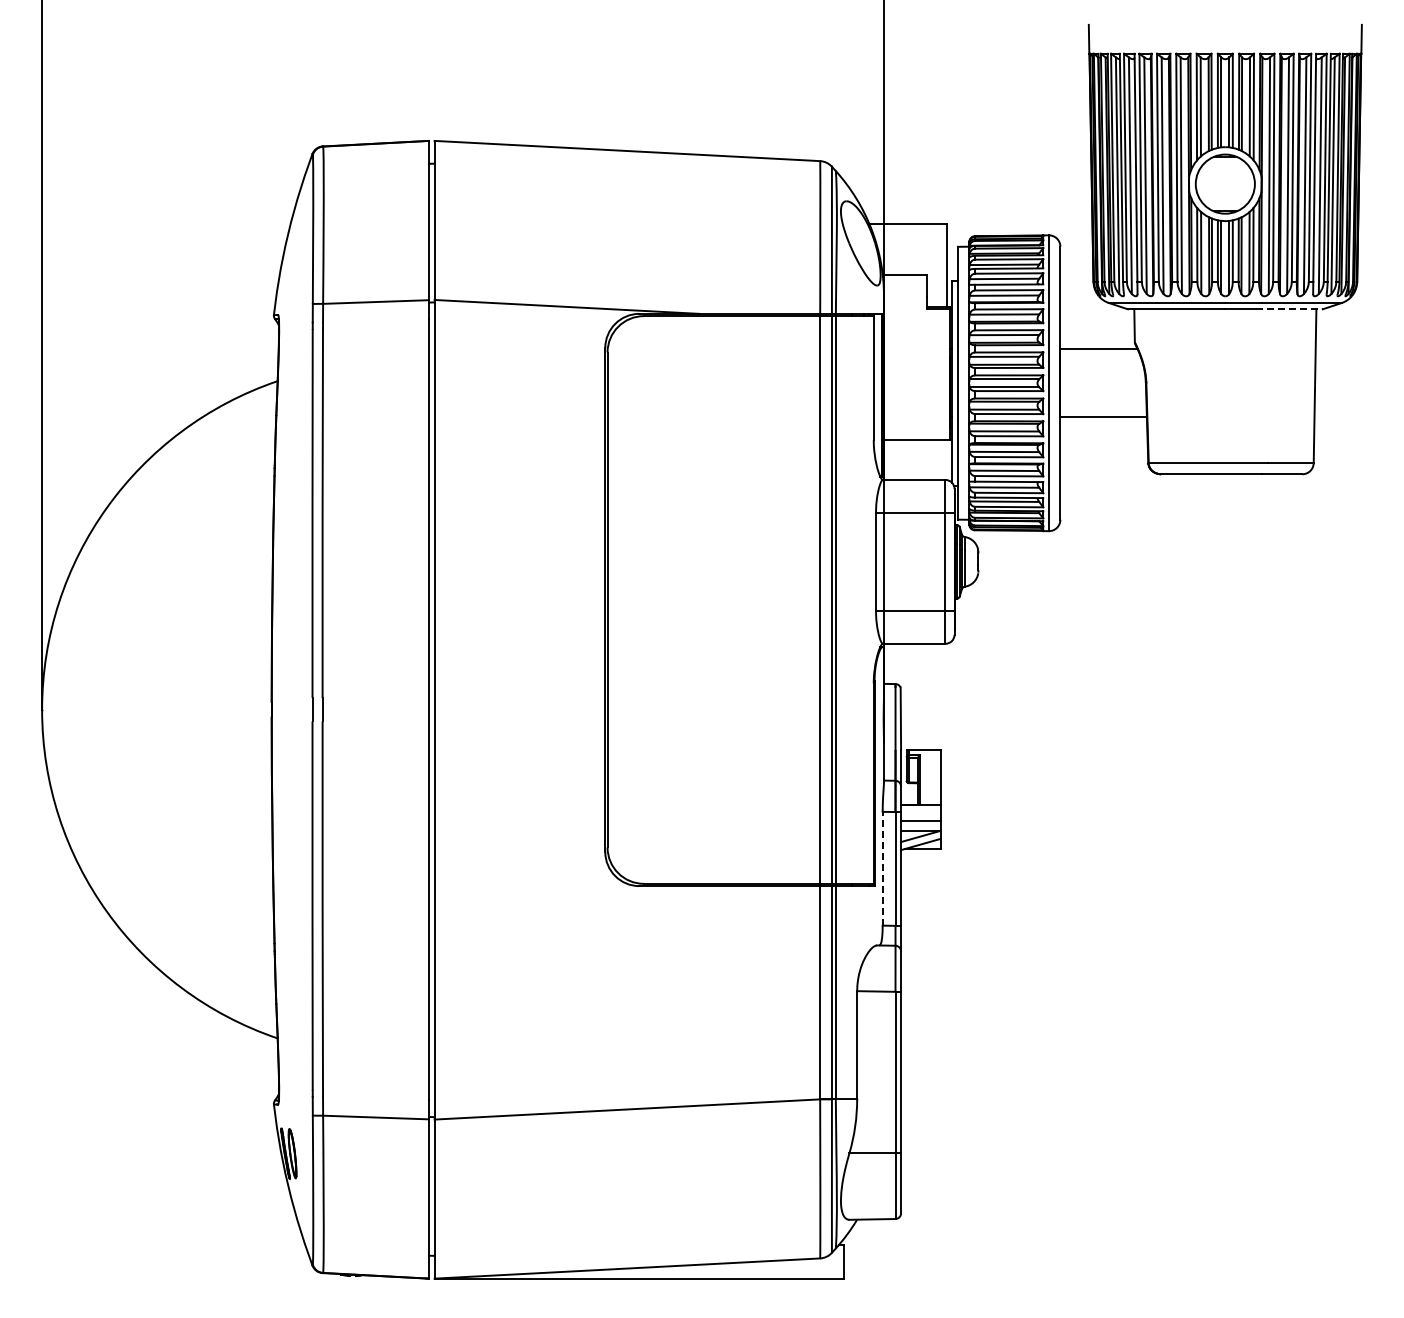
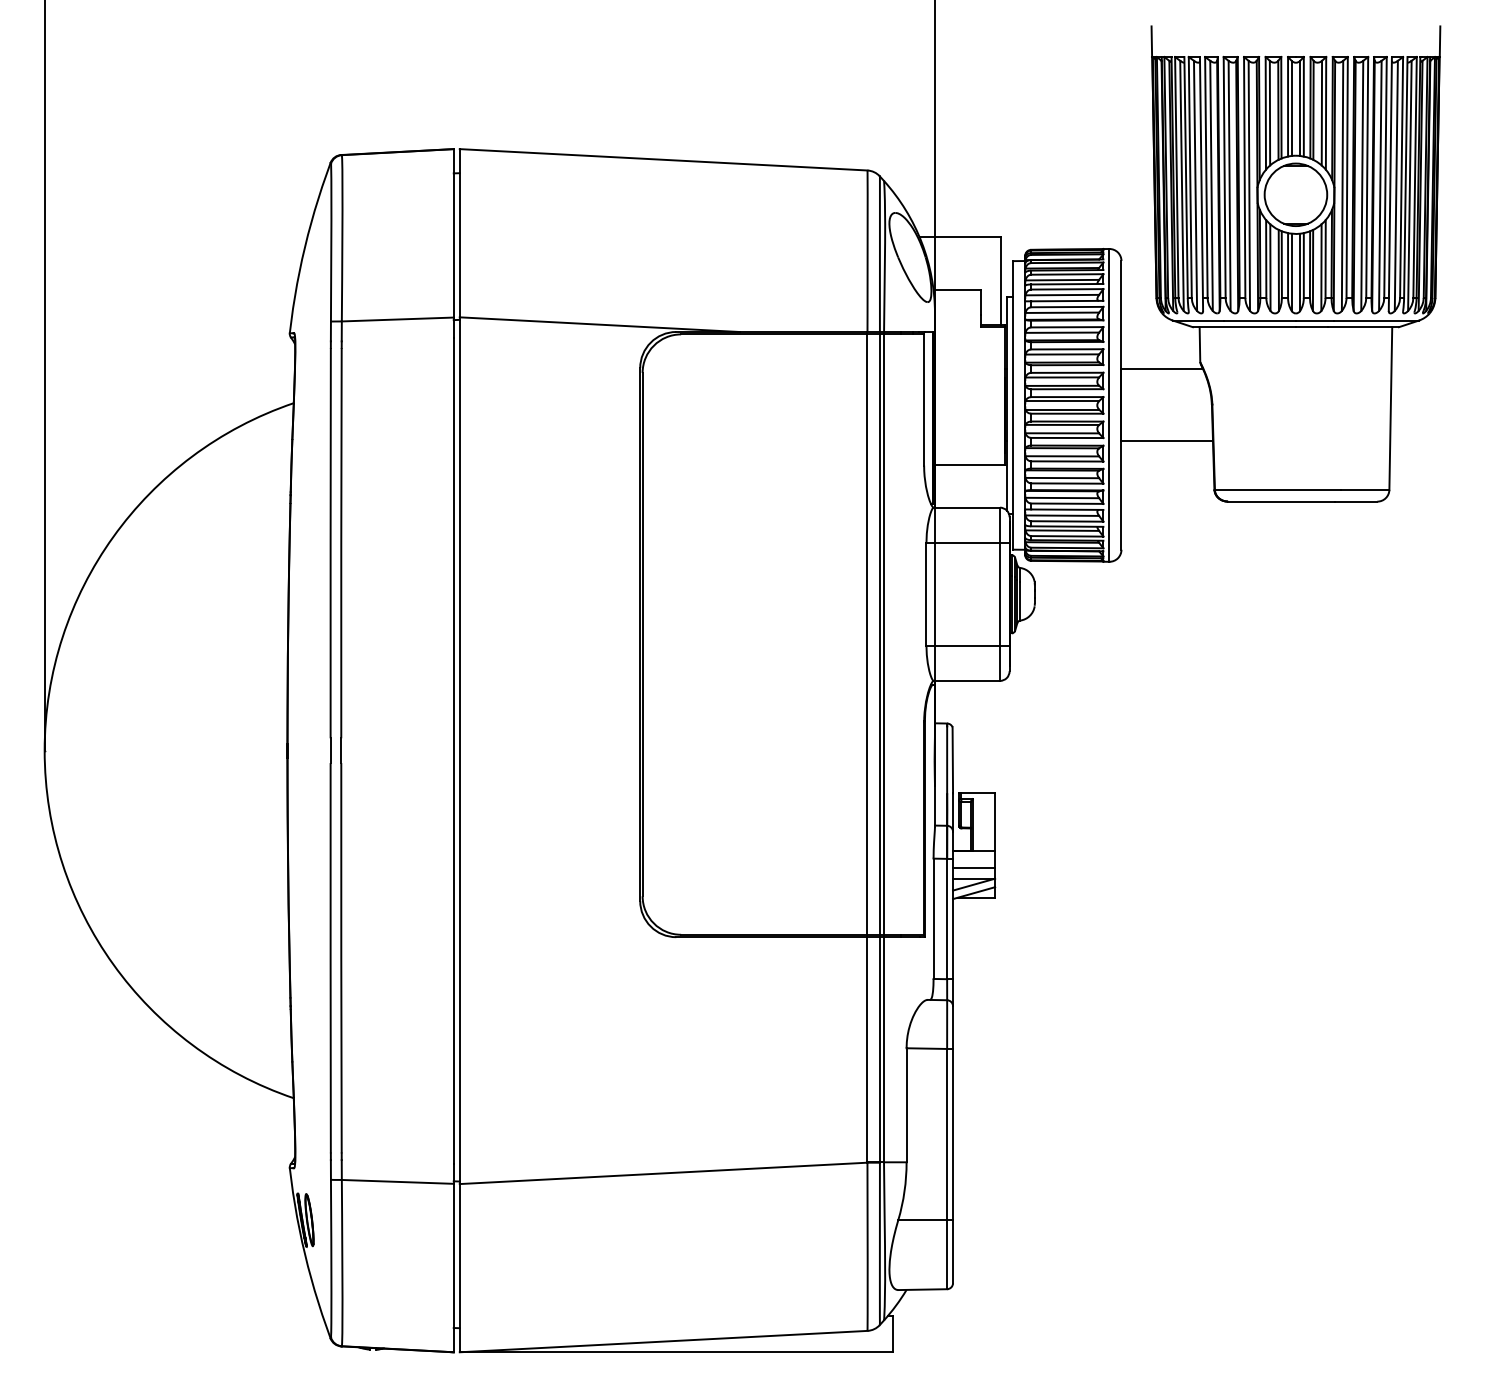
line: (1289, 309) -> (1363, 327), dashed -> solid
line: (882, 868) -> (933, 918), dashed -> solid

